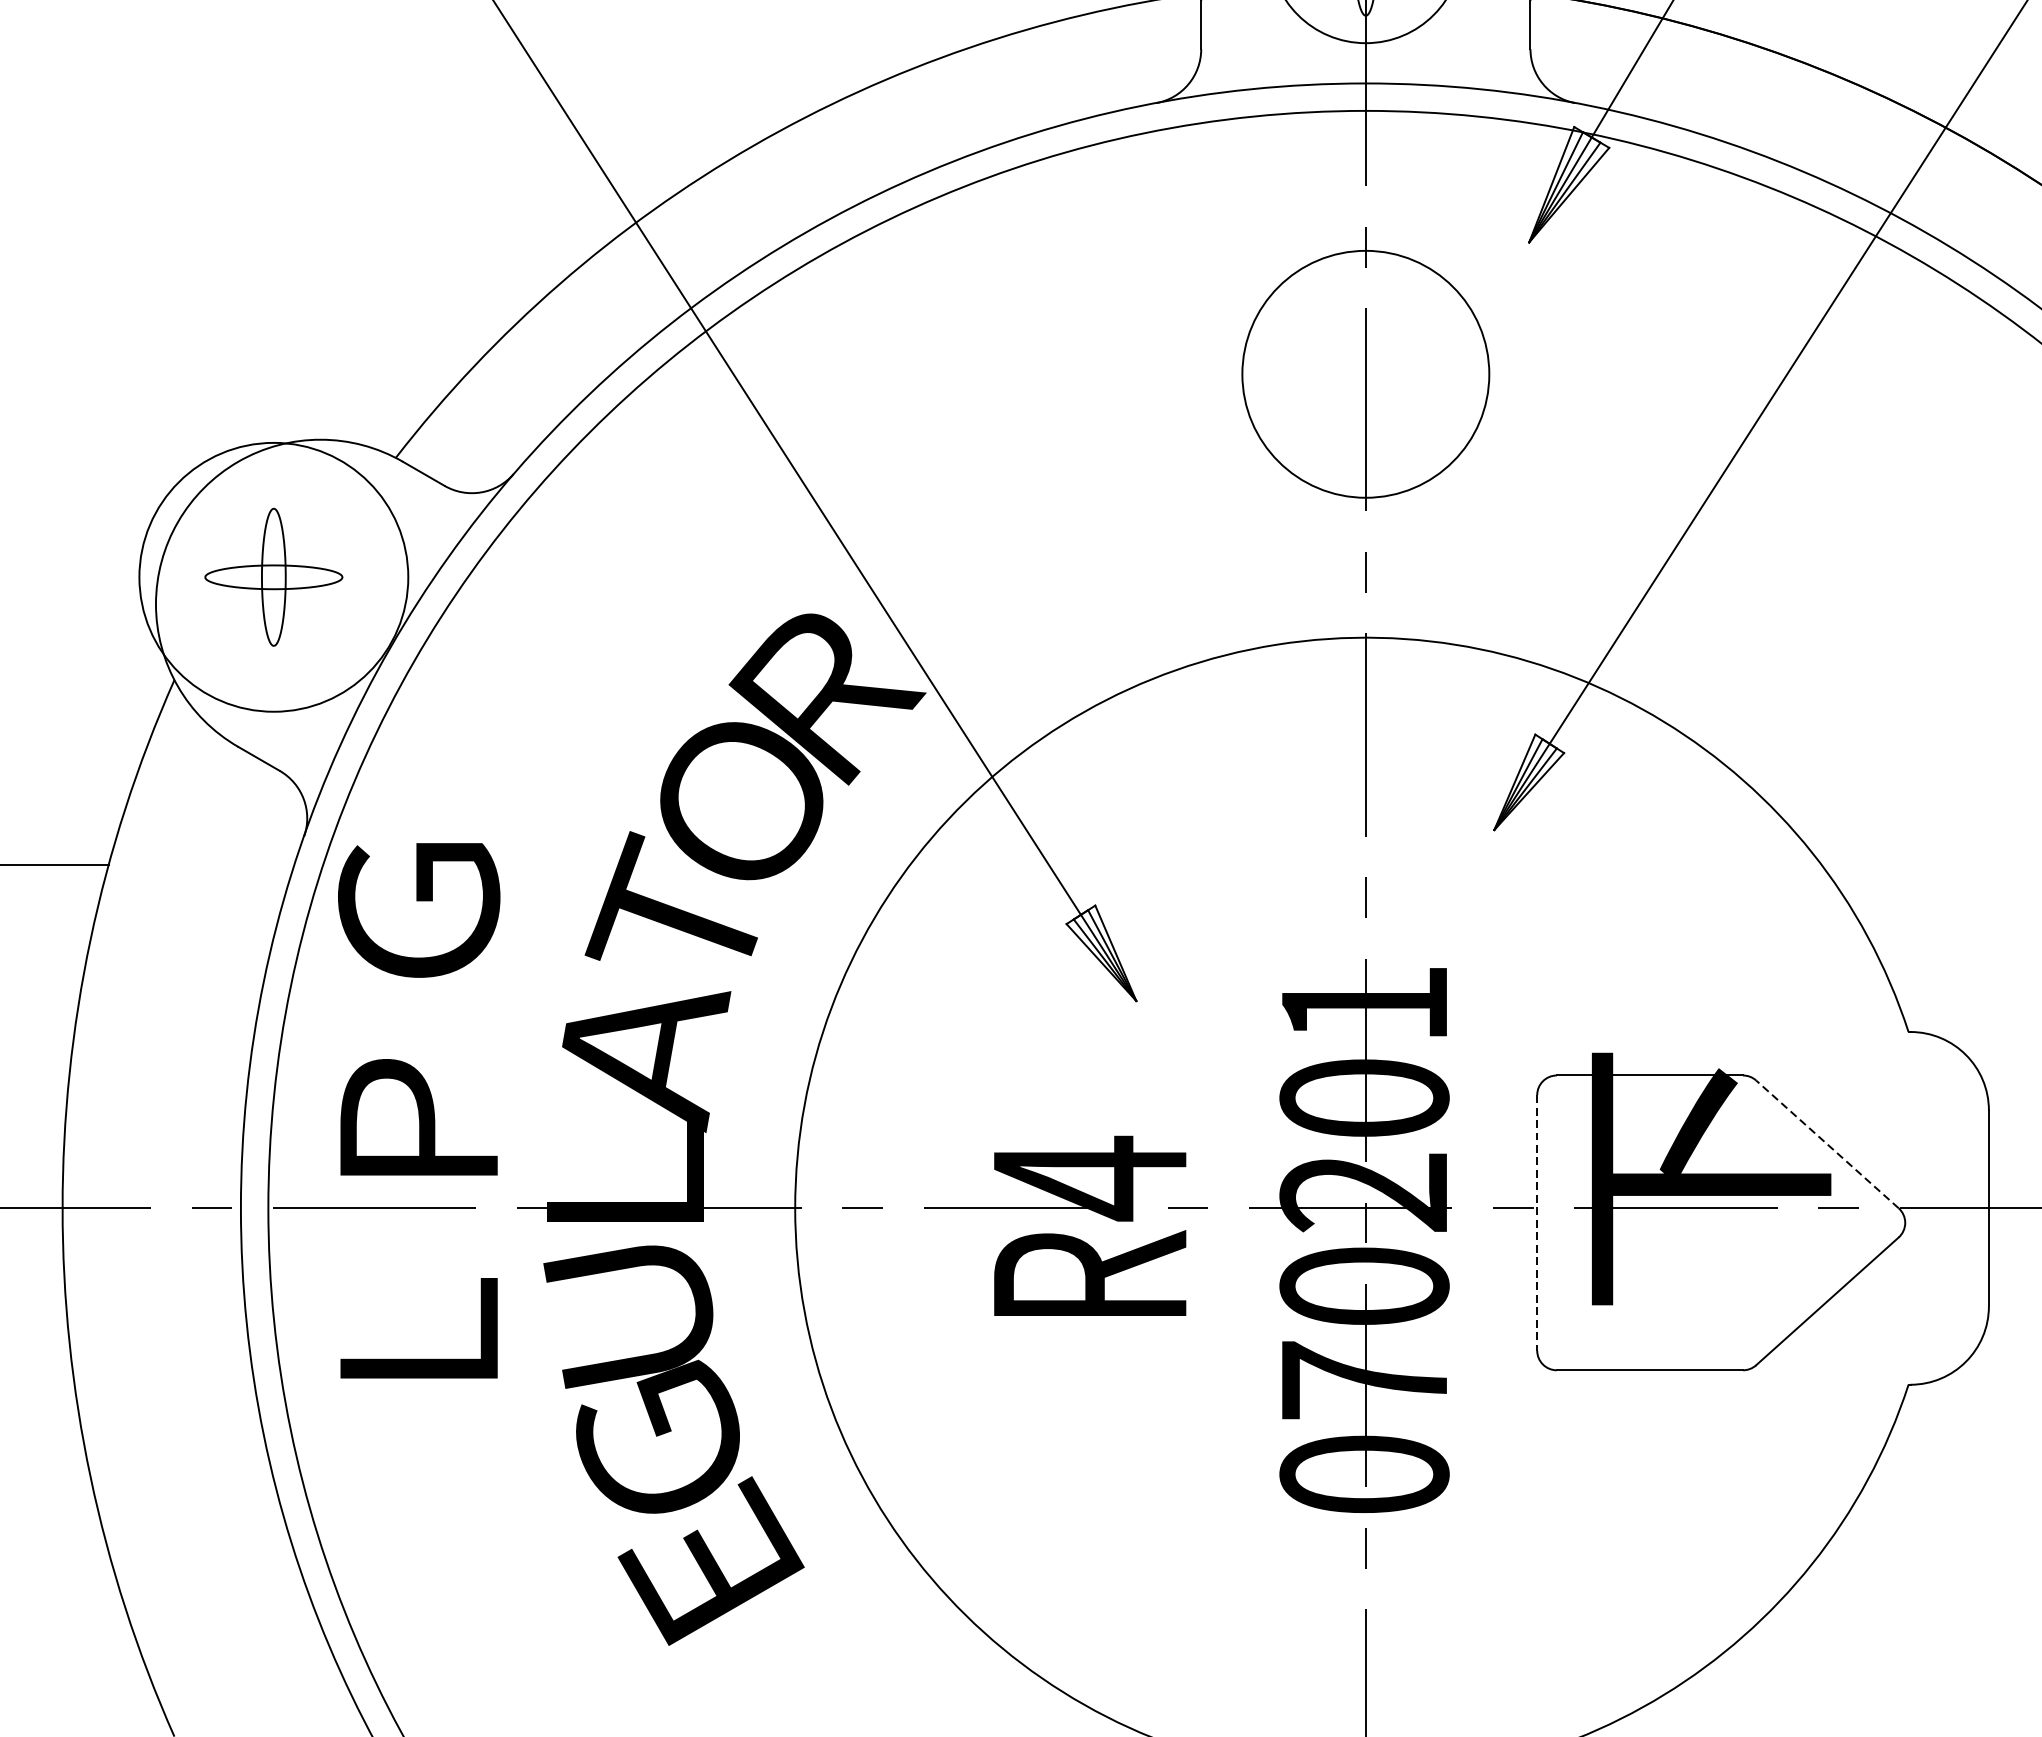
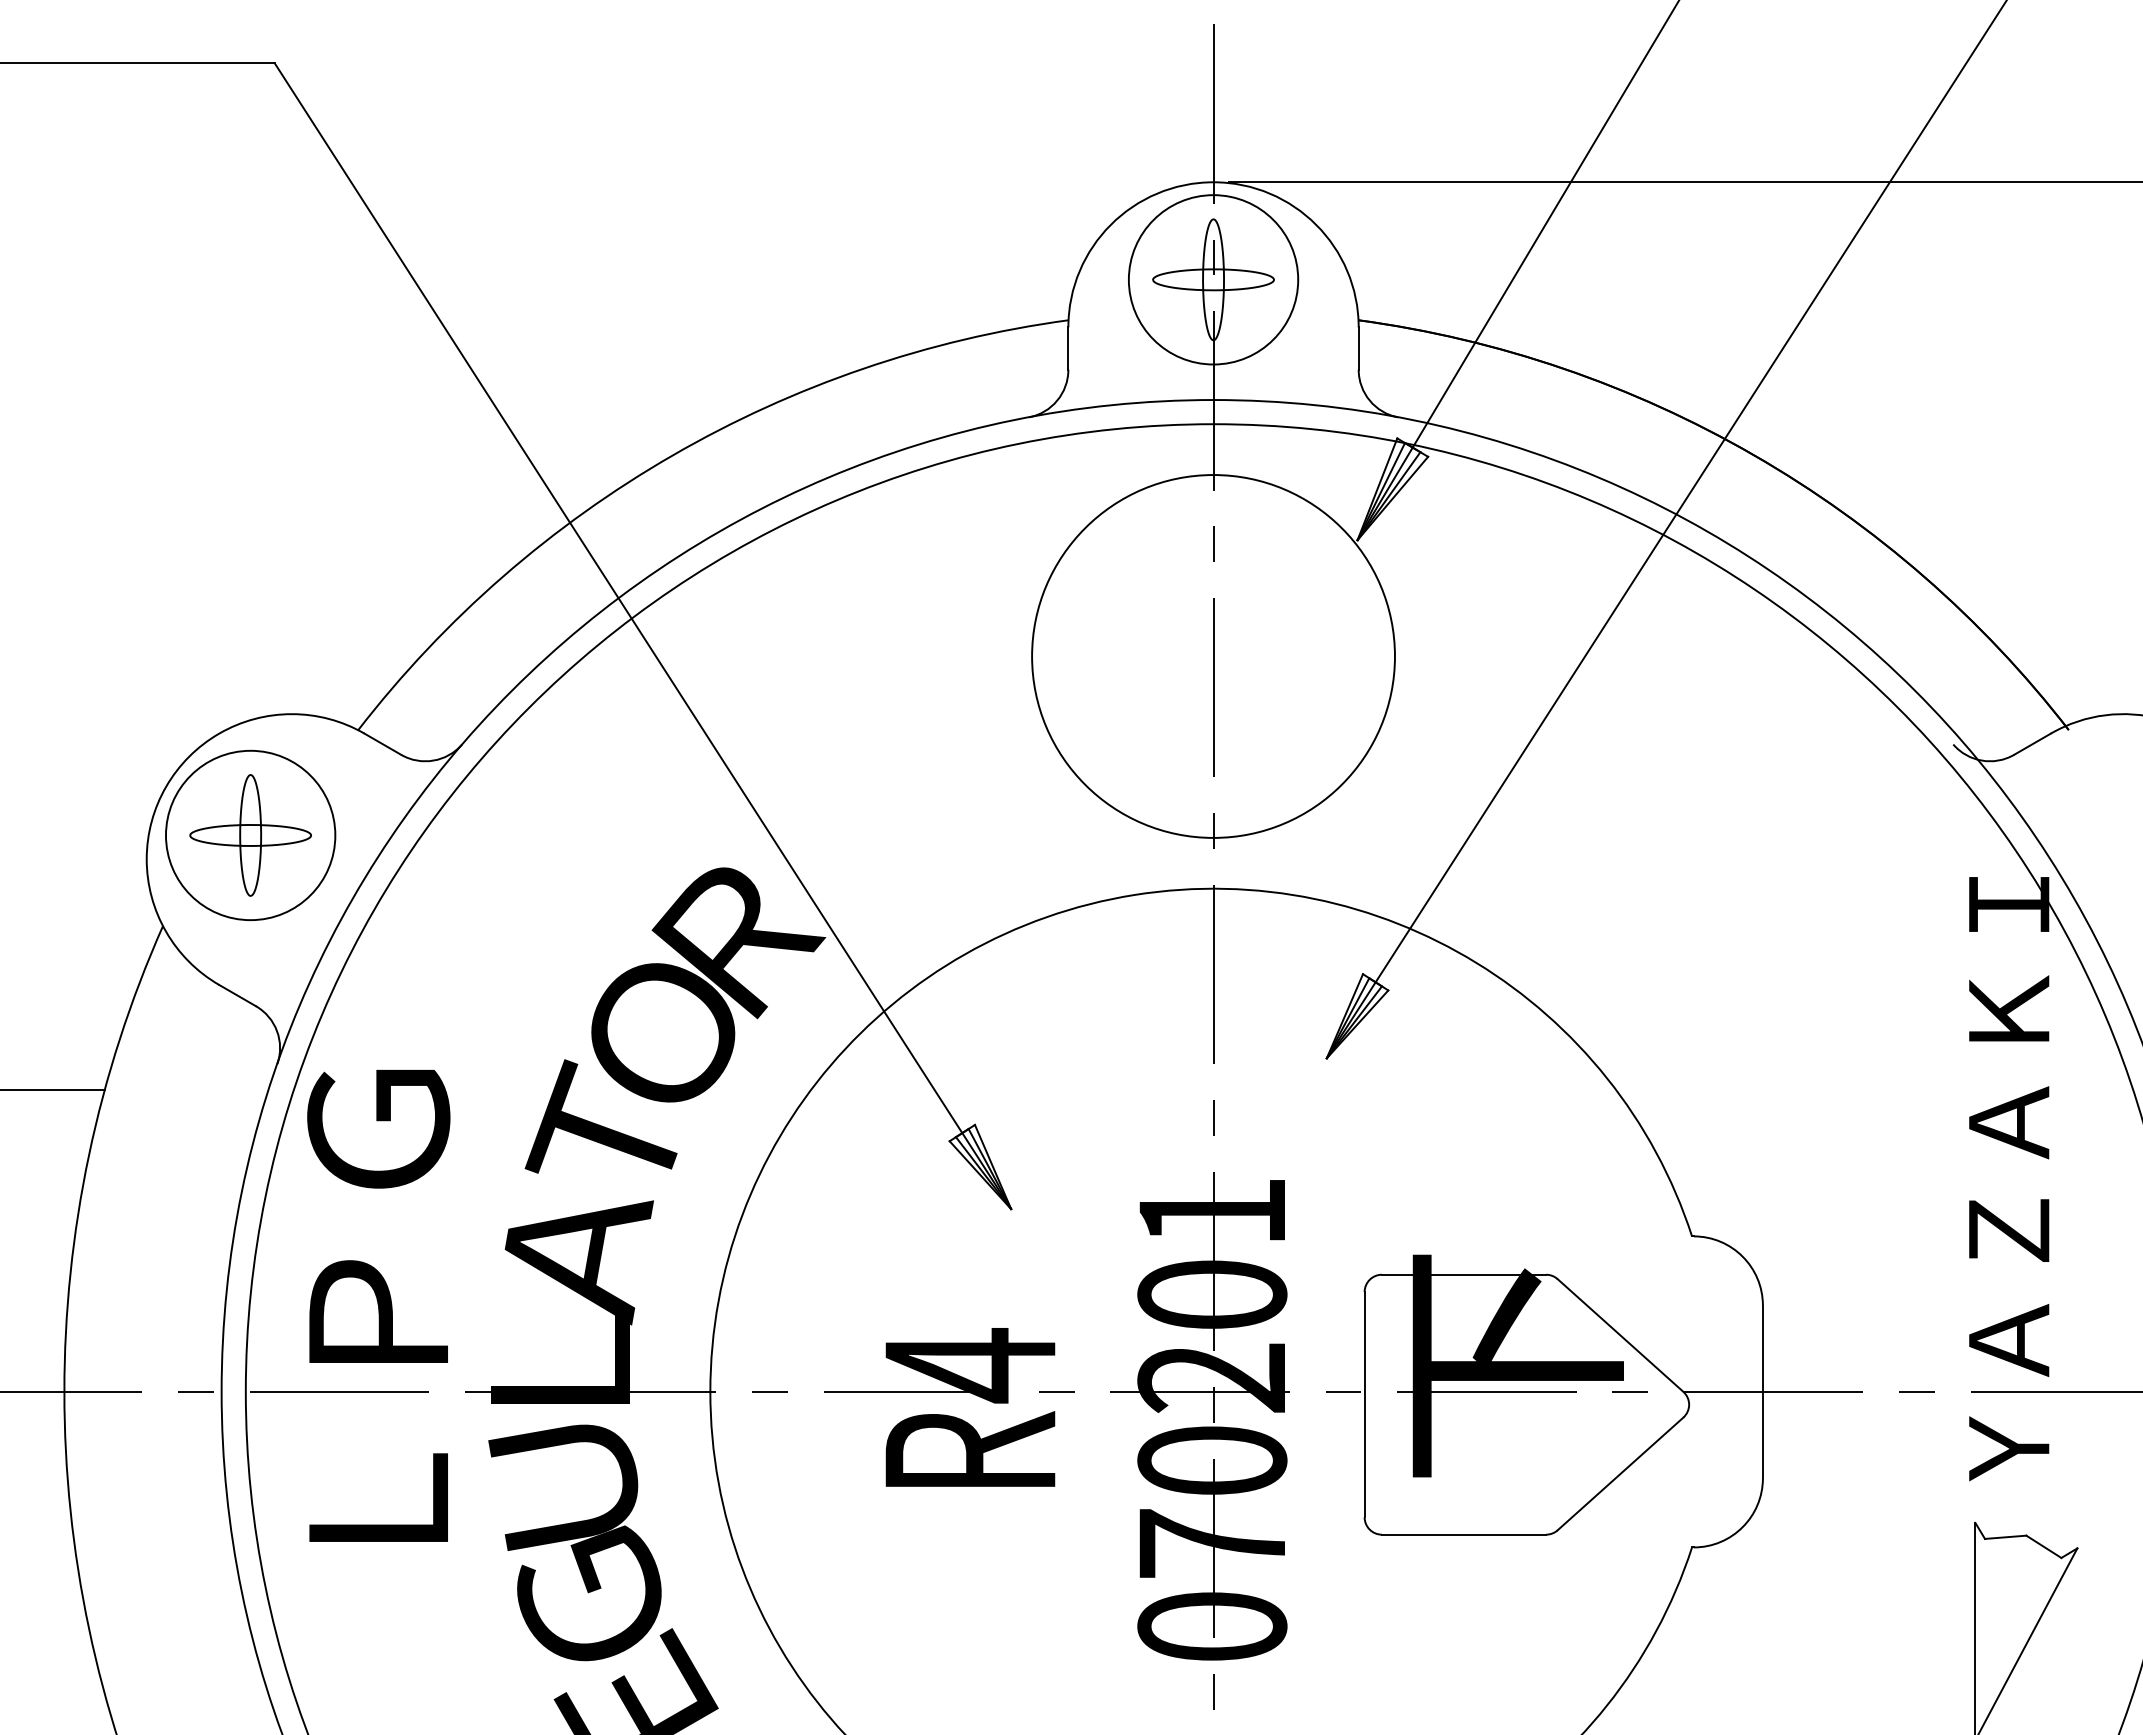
circle: (1365, 374) -> (1213, 656), size x1.67
circle: (273, 577) -> (250, 835), size x0.71
line: (1827, 1144) -> (1620, 1335), dashed -> solid
line: (1537, 1222) -> (1364, 1404), dashed -> solid

